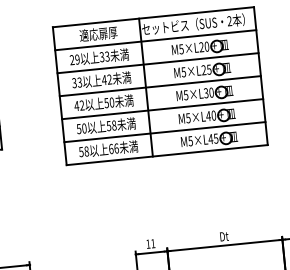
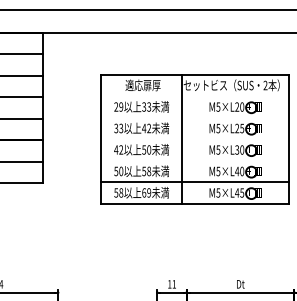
line: (155, 40) -> (195, 96), removed
line: (158, 62) -> (195, 117), removed
line: (160, 86) -> (195, 139), removed
line: (162, 108) -> (195, 160), removed
text: (116, 148) -> (149, 192), 66 -> 69

